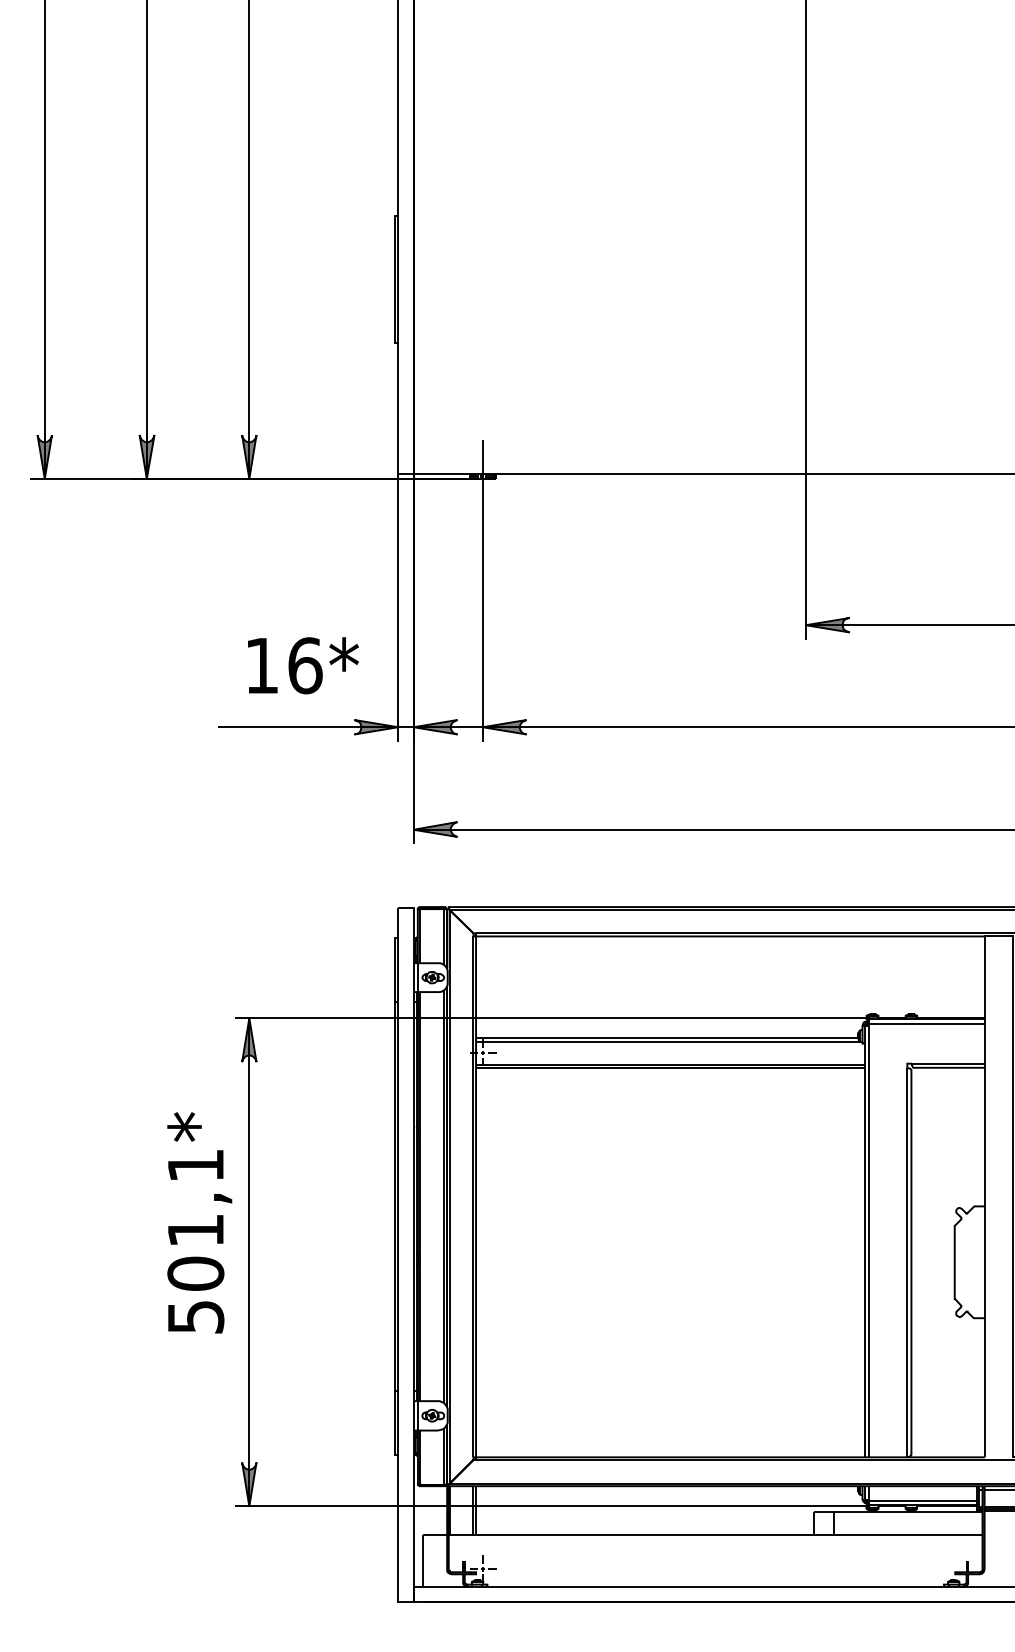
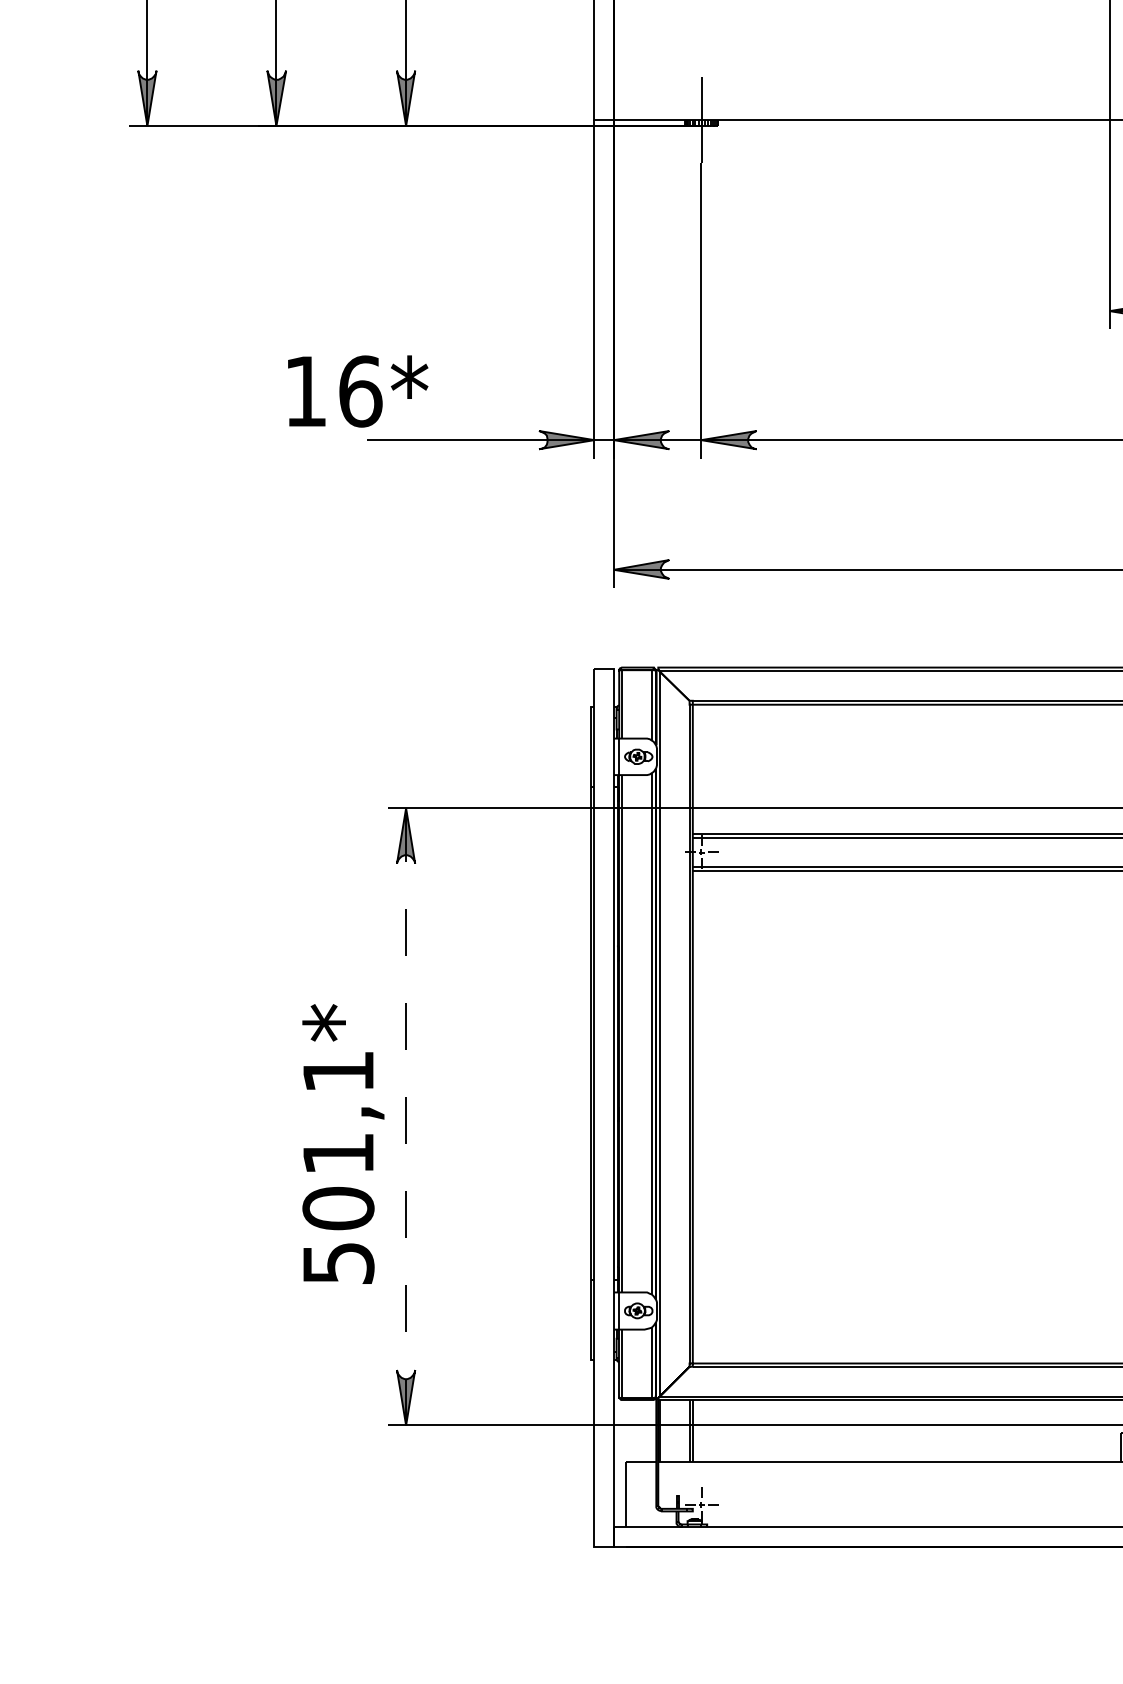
text: (303, 665) -> (358, 391), moved
text: (199, 1222) -> (343, 1143), moved
line: (249, 1262) -> (406, 1117), solid -> dashed

